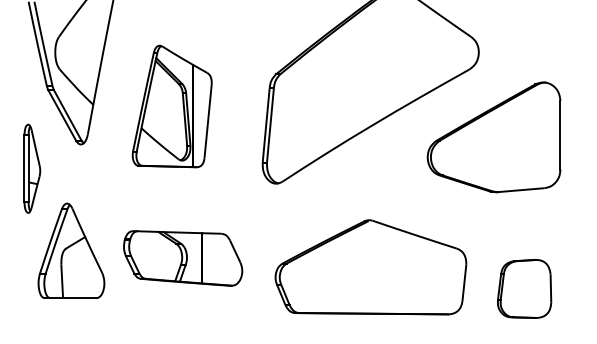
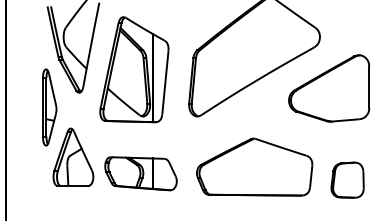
part: (172, 105) -> (134, 69), size x1.43
part: (31, 168) -> (49, 107), size x1.43
part: (182, 258) -> (140, 173), moved

